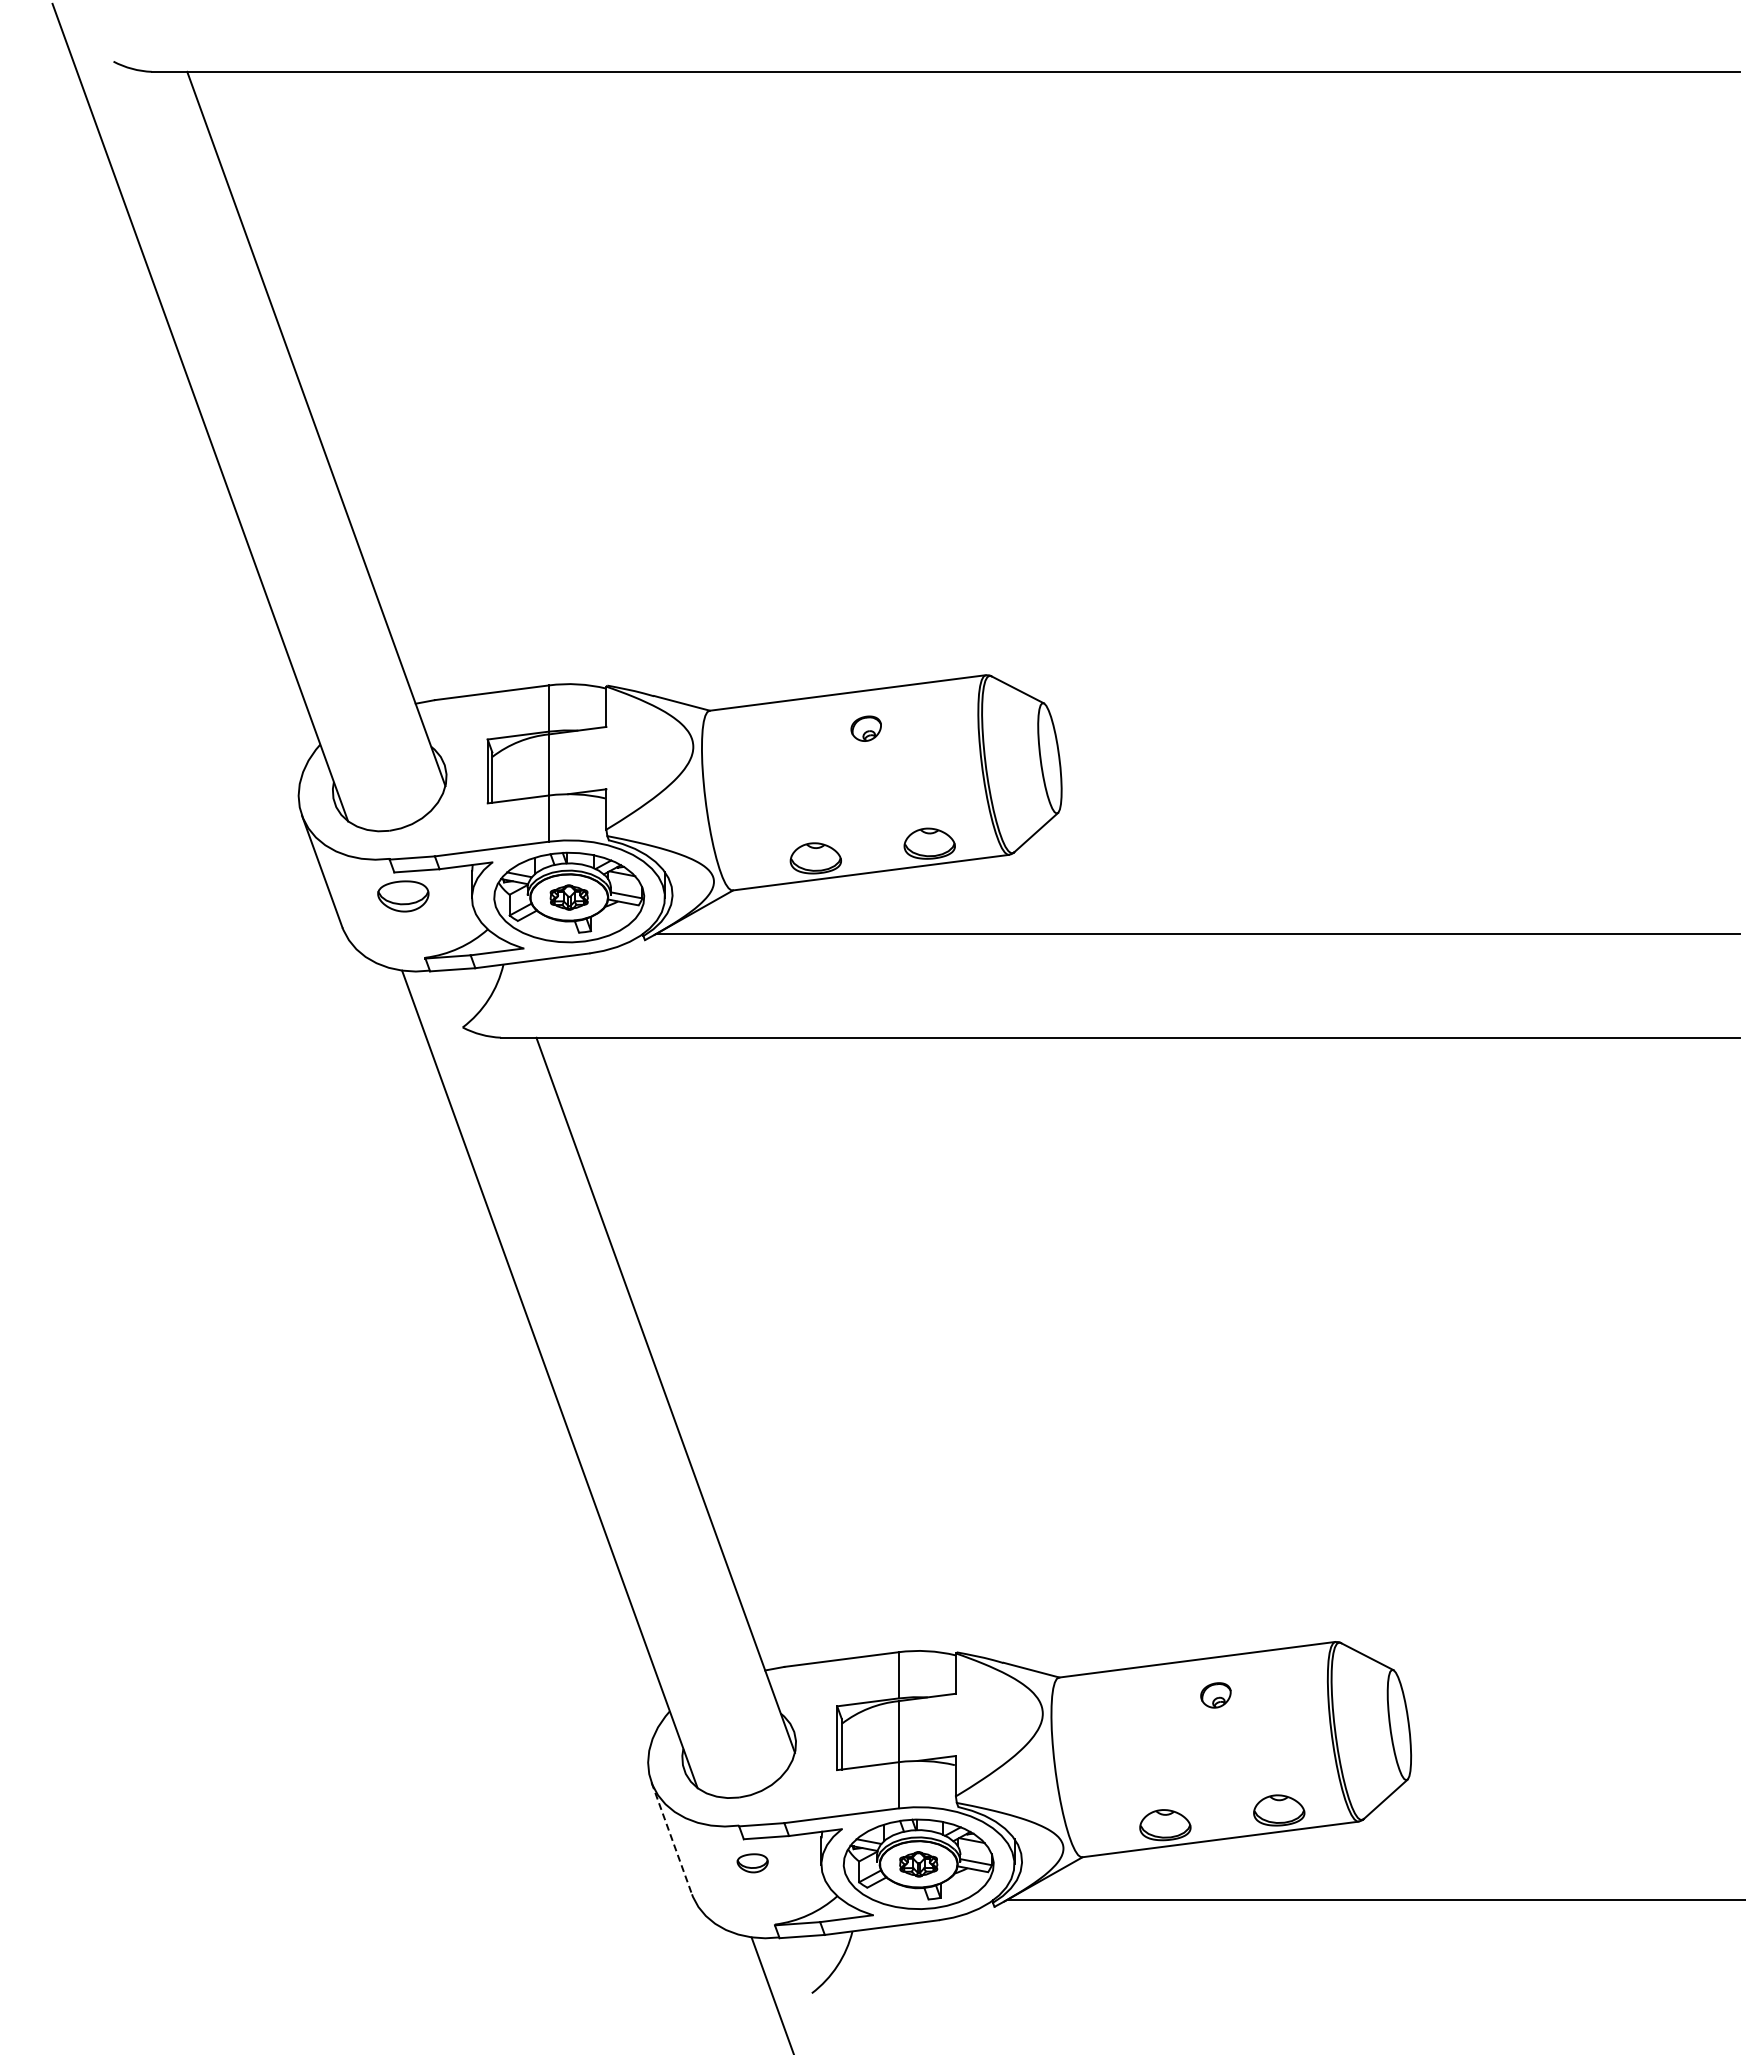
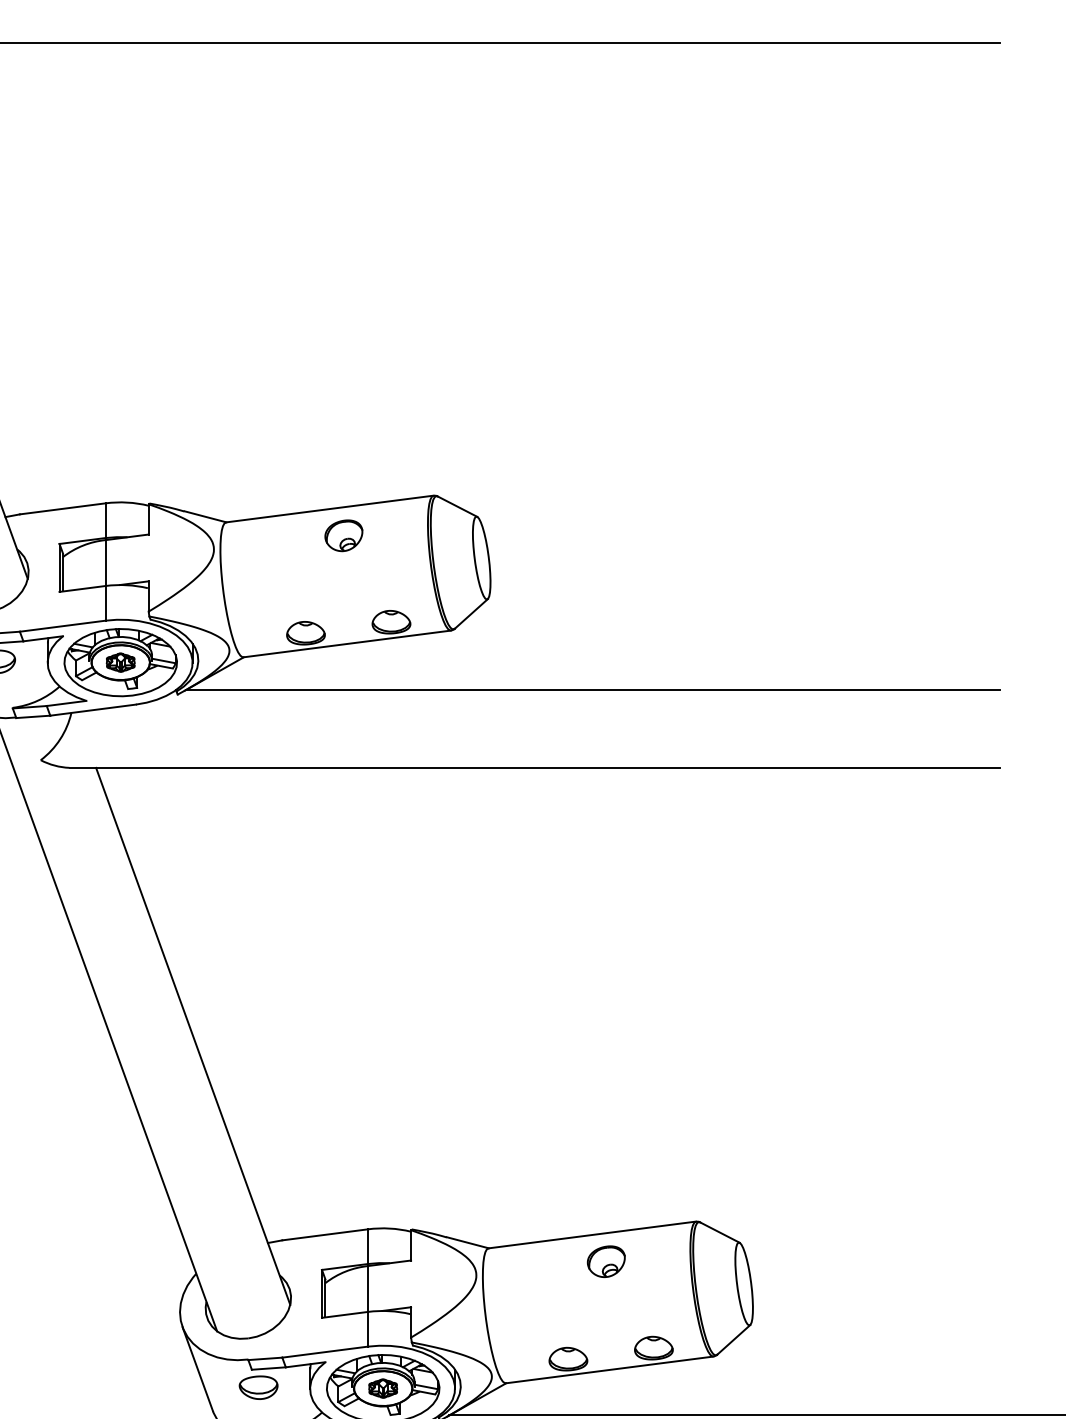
part: (865, 728) -> (343, 535), size x1.67
part: (1215, 1695) -> (606, 1261), size x1.67
line: (671, 1838) -> (197, 1369), dashed -> solid
part: (752, 1863) -> (258, 1387), size x1.67

